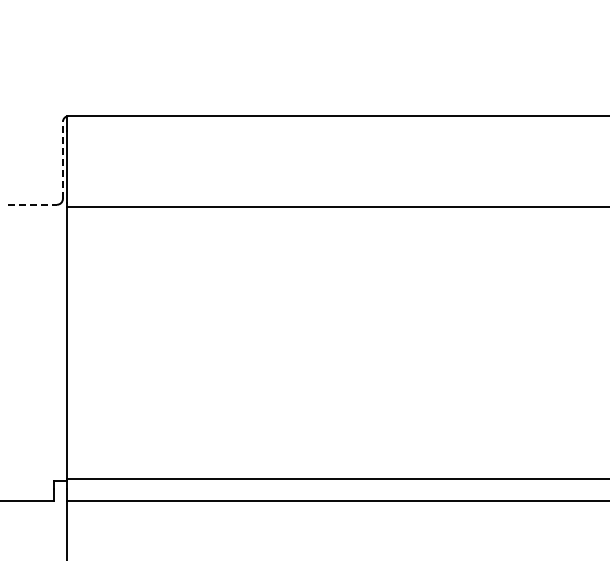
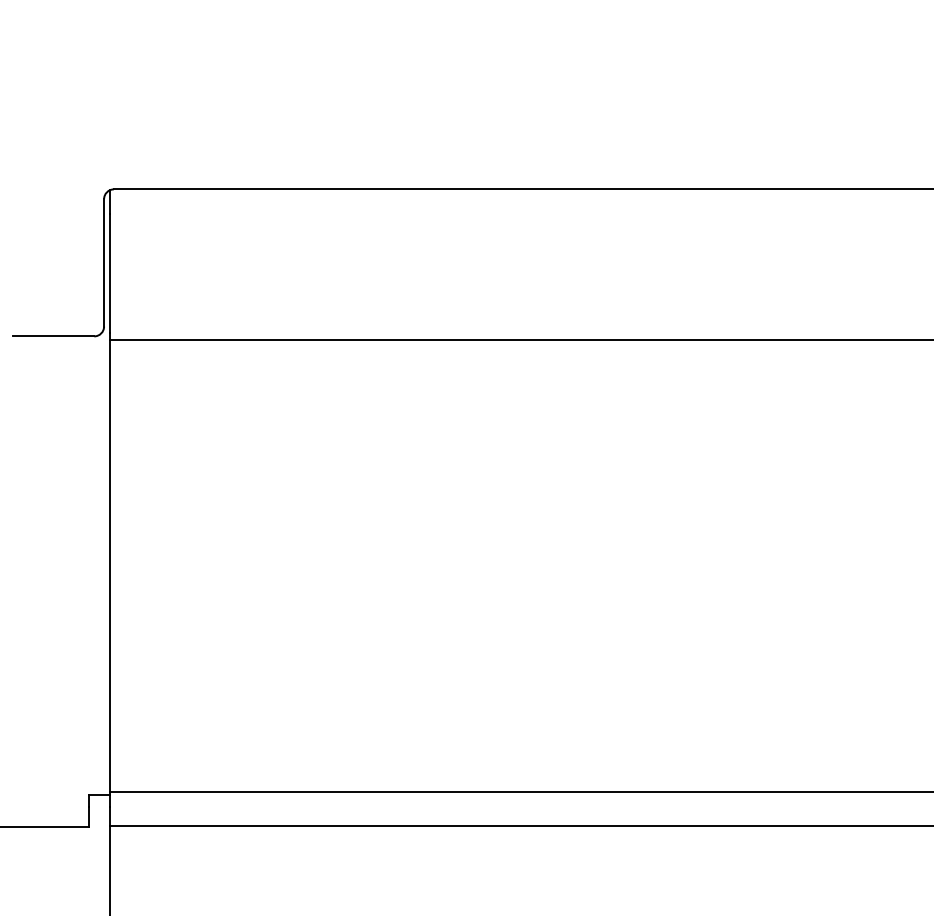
line: (62, 159) -> (103, 261), dashed -> solid
line: (33, 204) -> (55, 335), dashed -> solid

